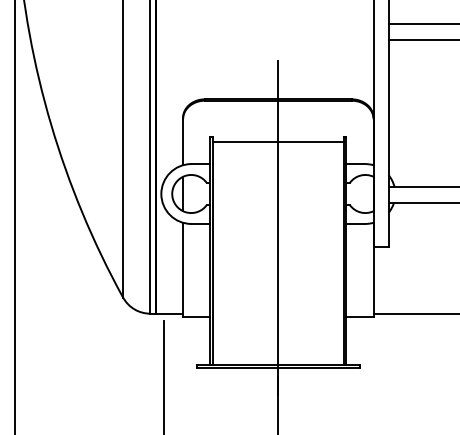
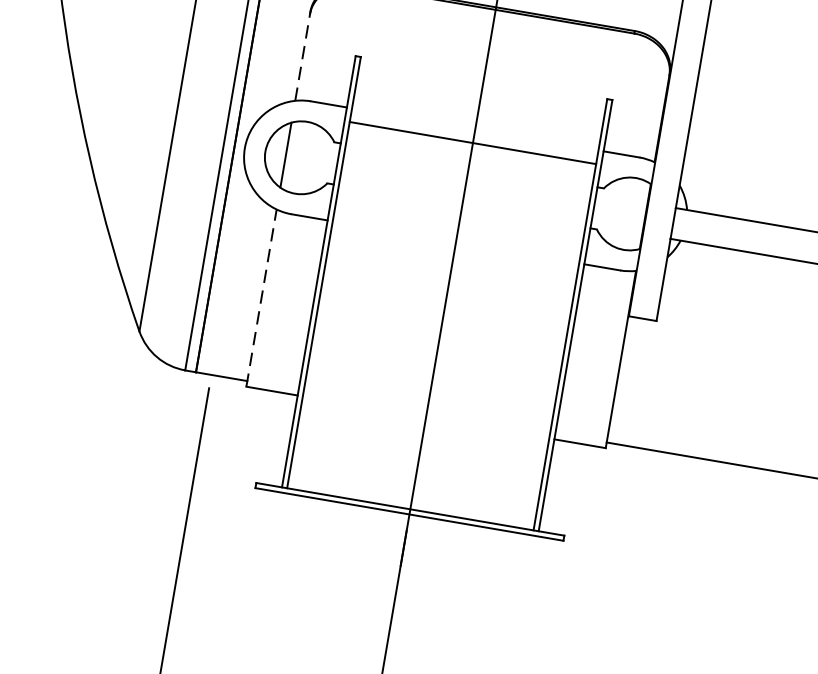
line: (183, 142) -> (303, 58), solid -> dashed
line: (278, 142) -> (473, 143), moved
line: (183, 269) -> (262, 297), solid -> dashed

